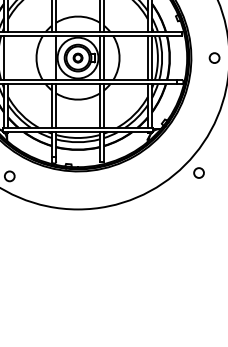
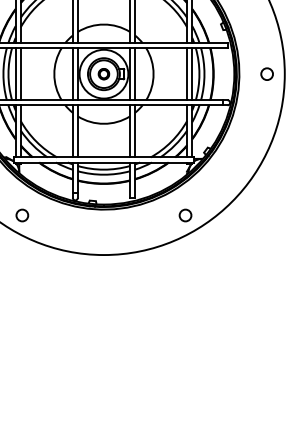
line: (8, 58) -> (20, 74), added
line: (51, 58) -> (72, 74), added
circle: (199, 173) -> (185, 215), moved

